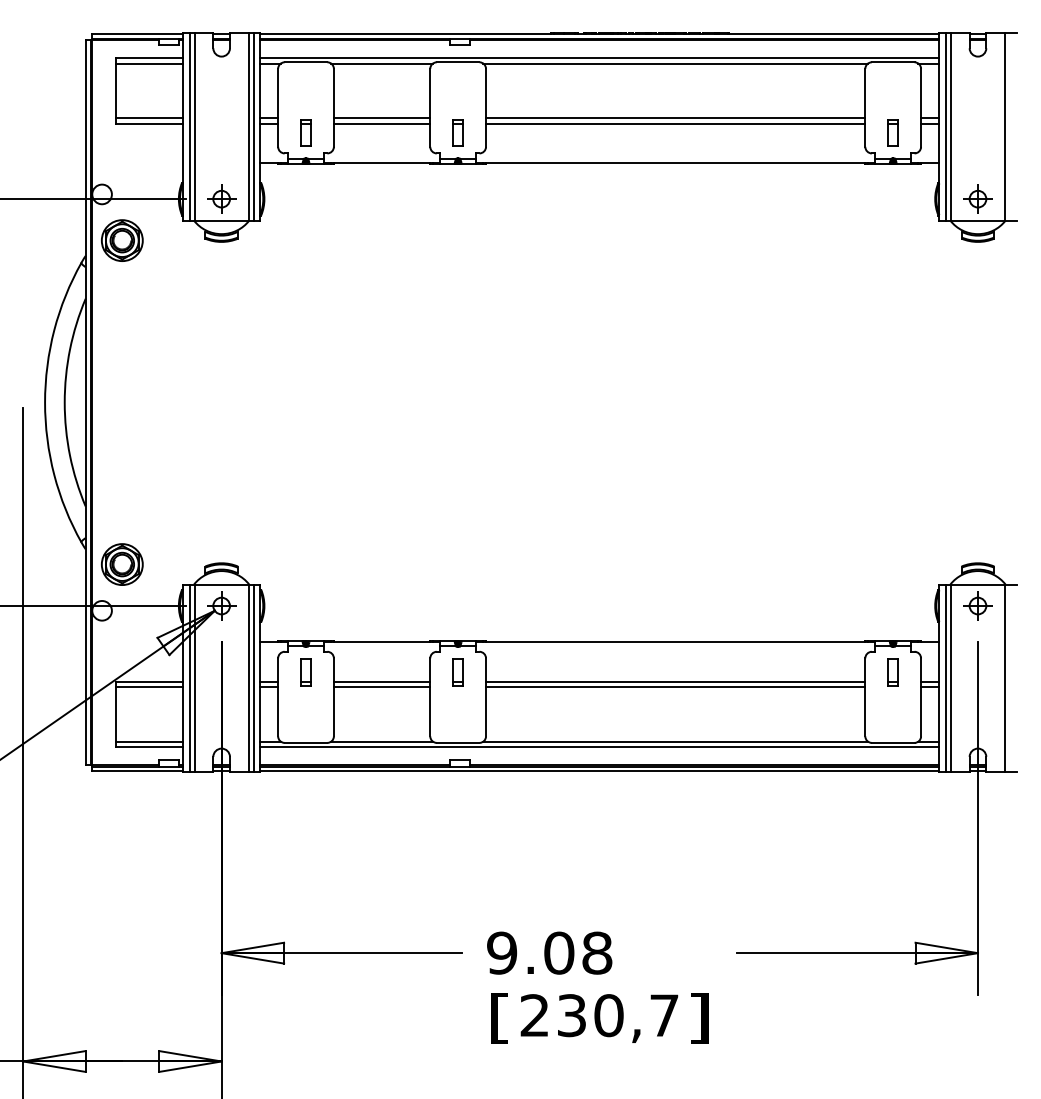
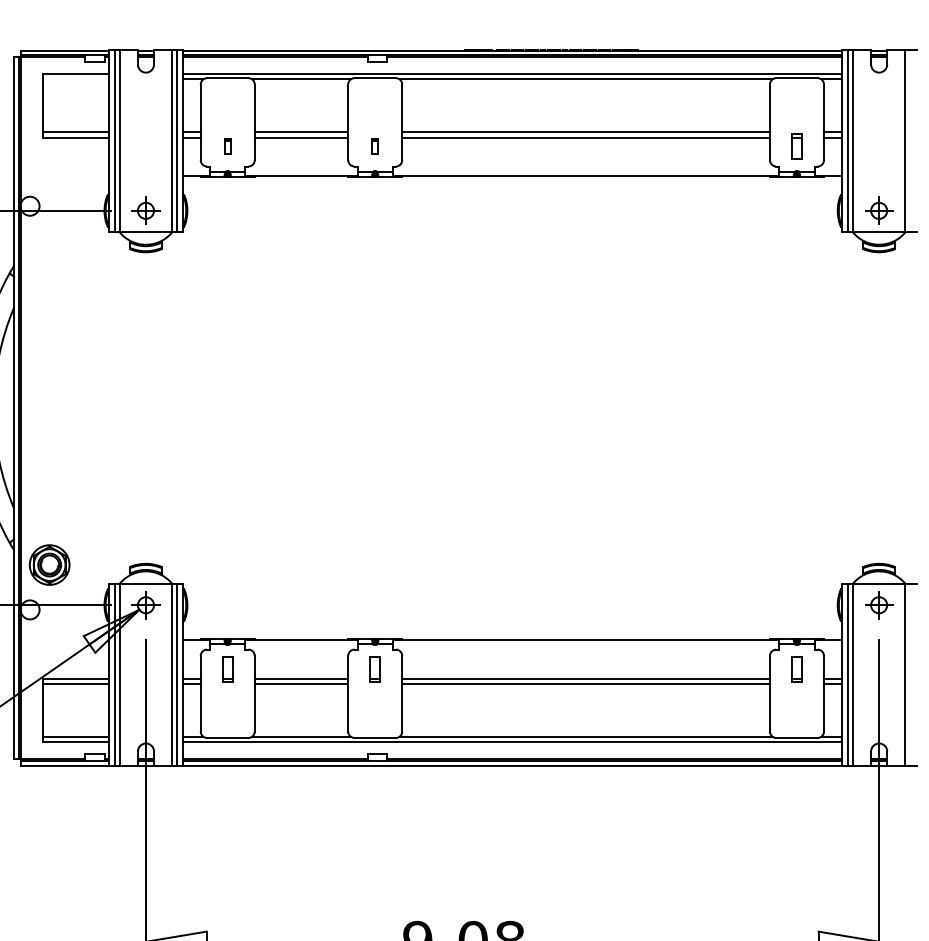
line: (149, 63) -> (76, 79), removed
part: (305, 132) -> (227, 146), size x0.6
part: (457, 132) -> (374, 146), size x0.6
part: (122, 240) -> (49, 250), removed

